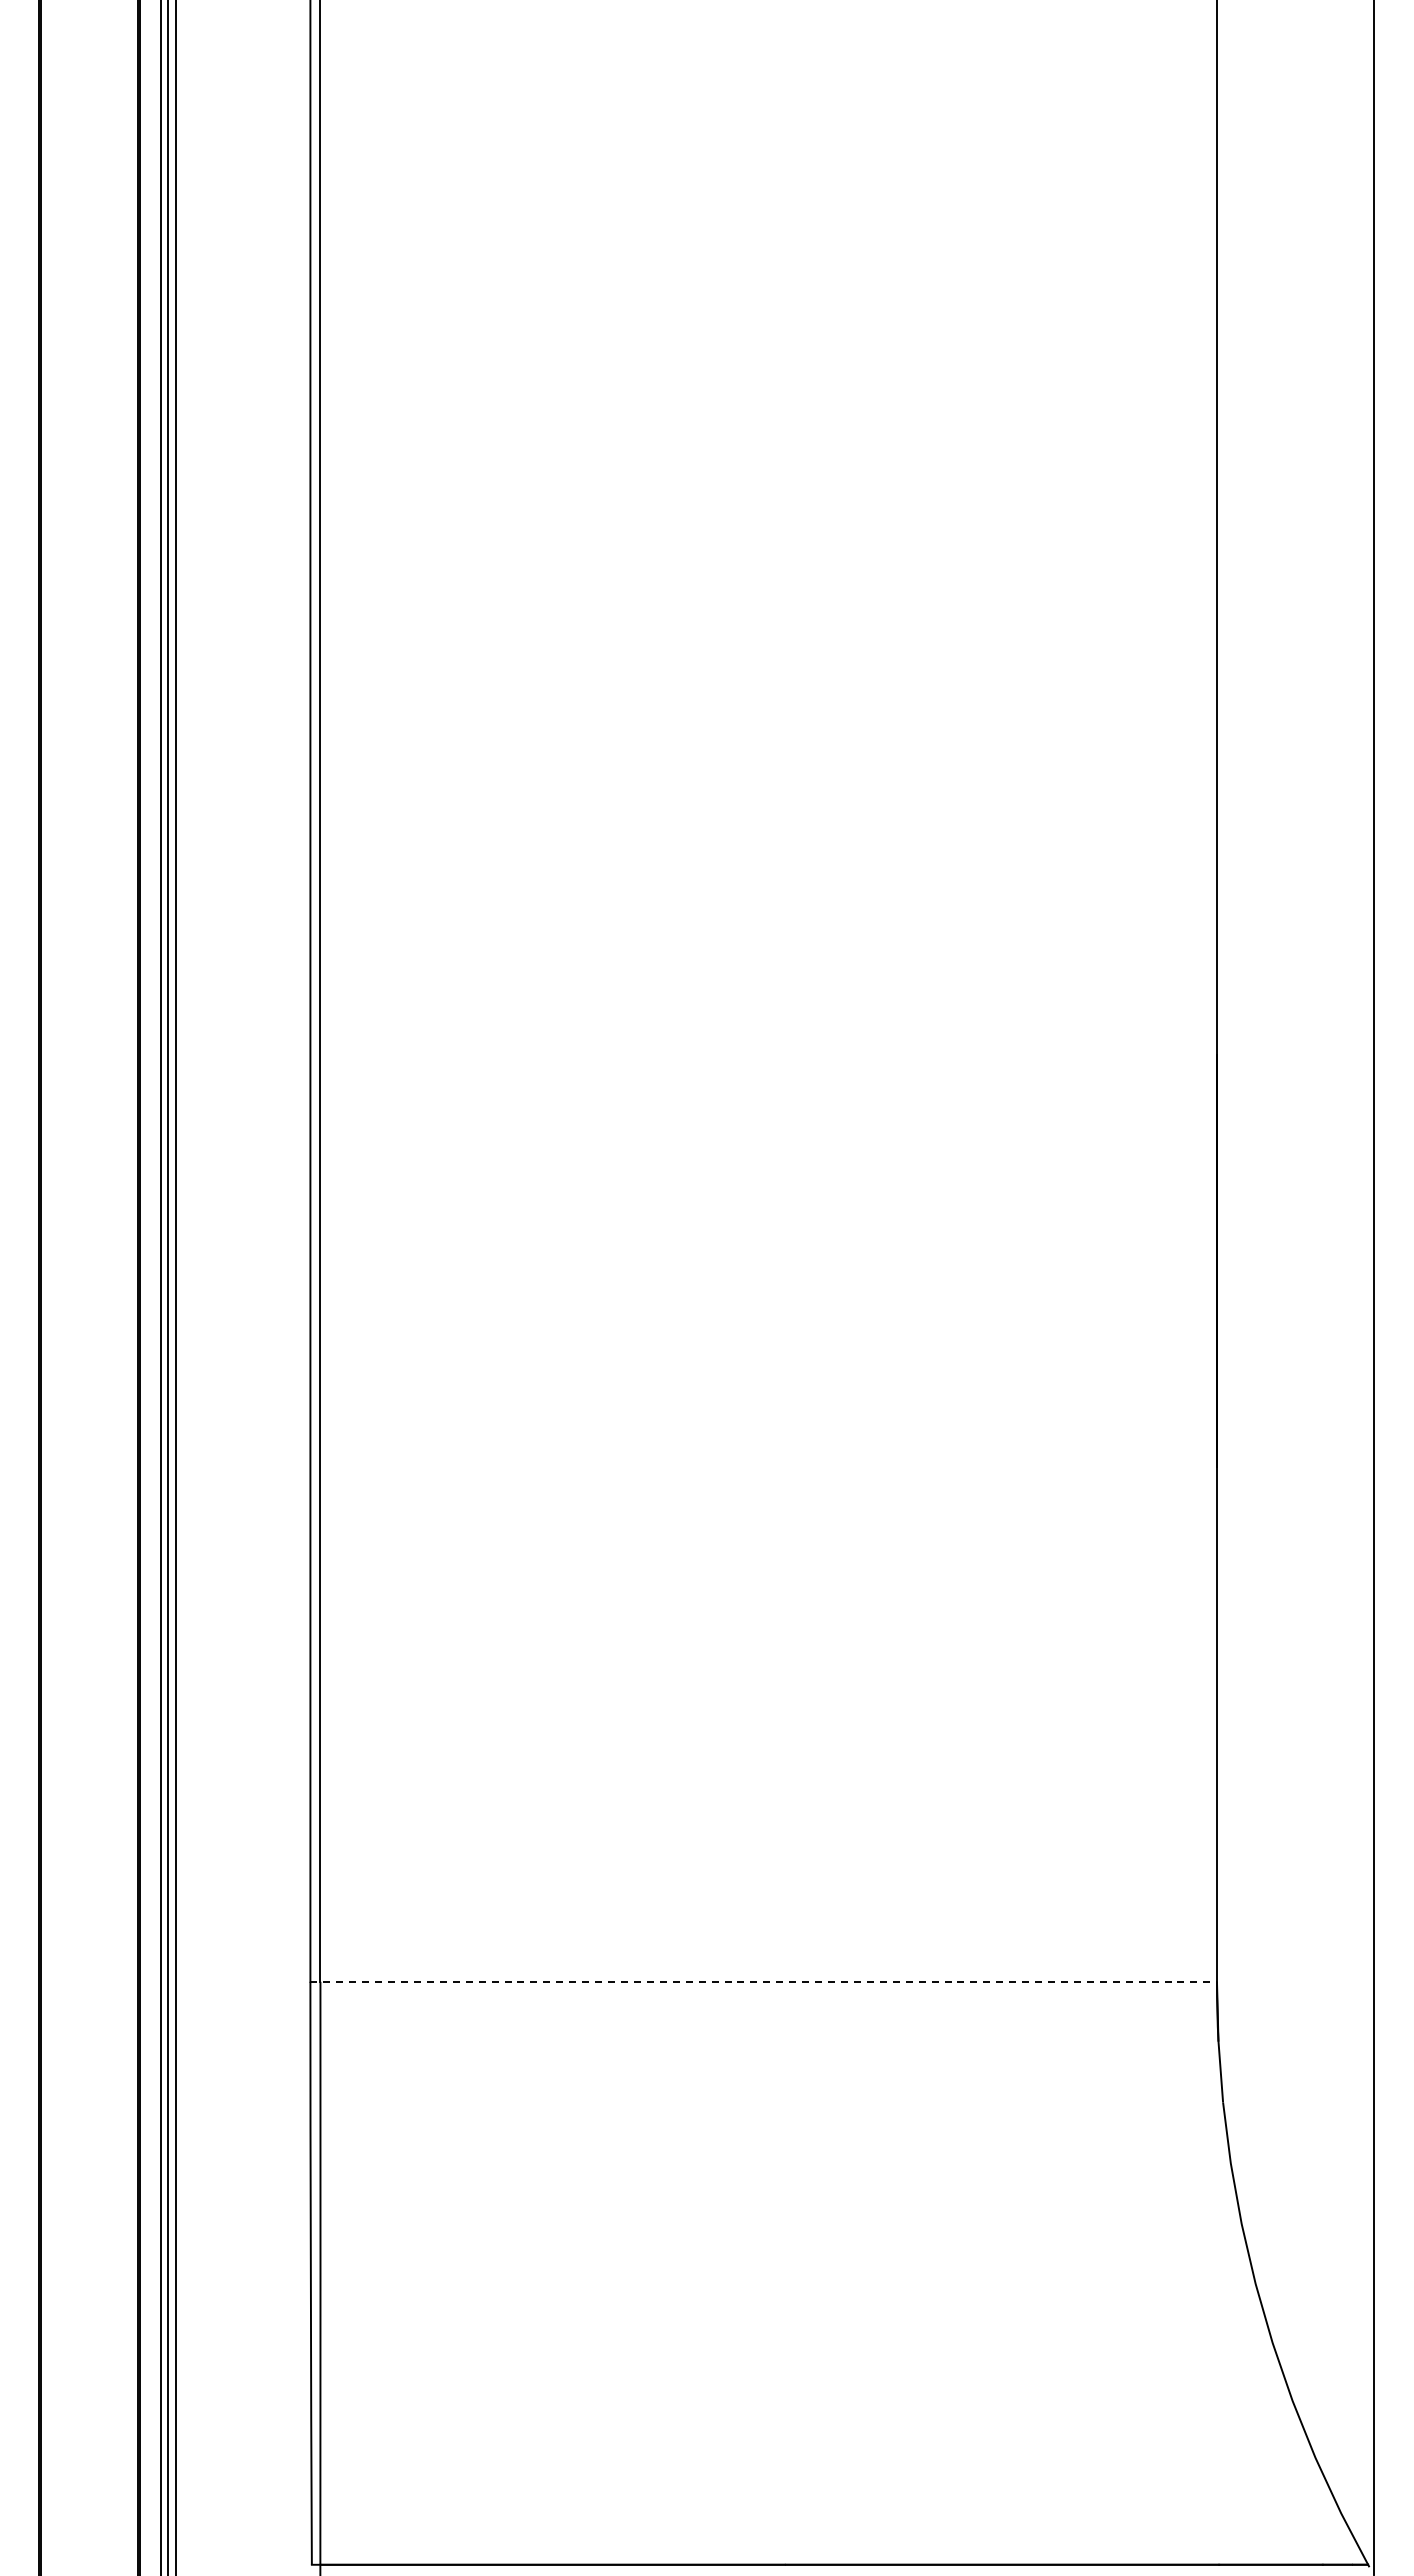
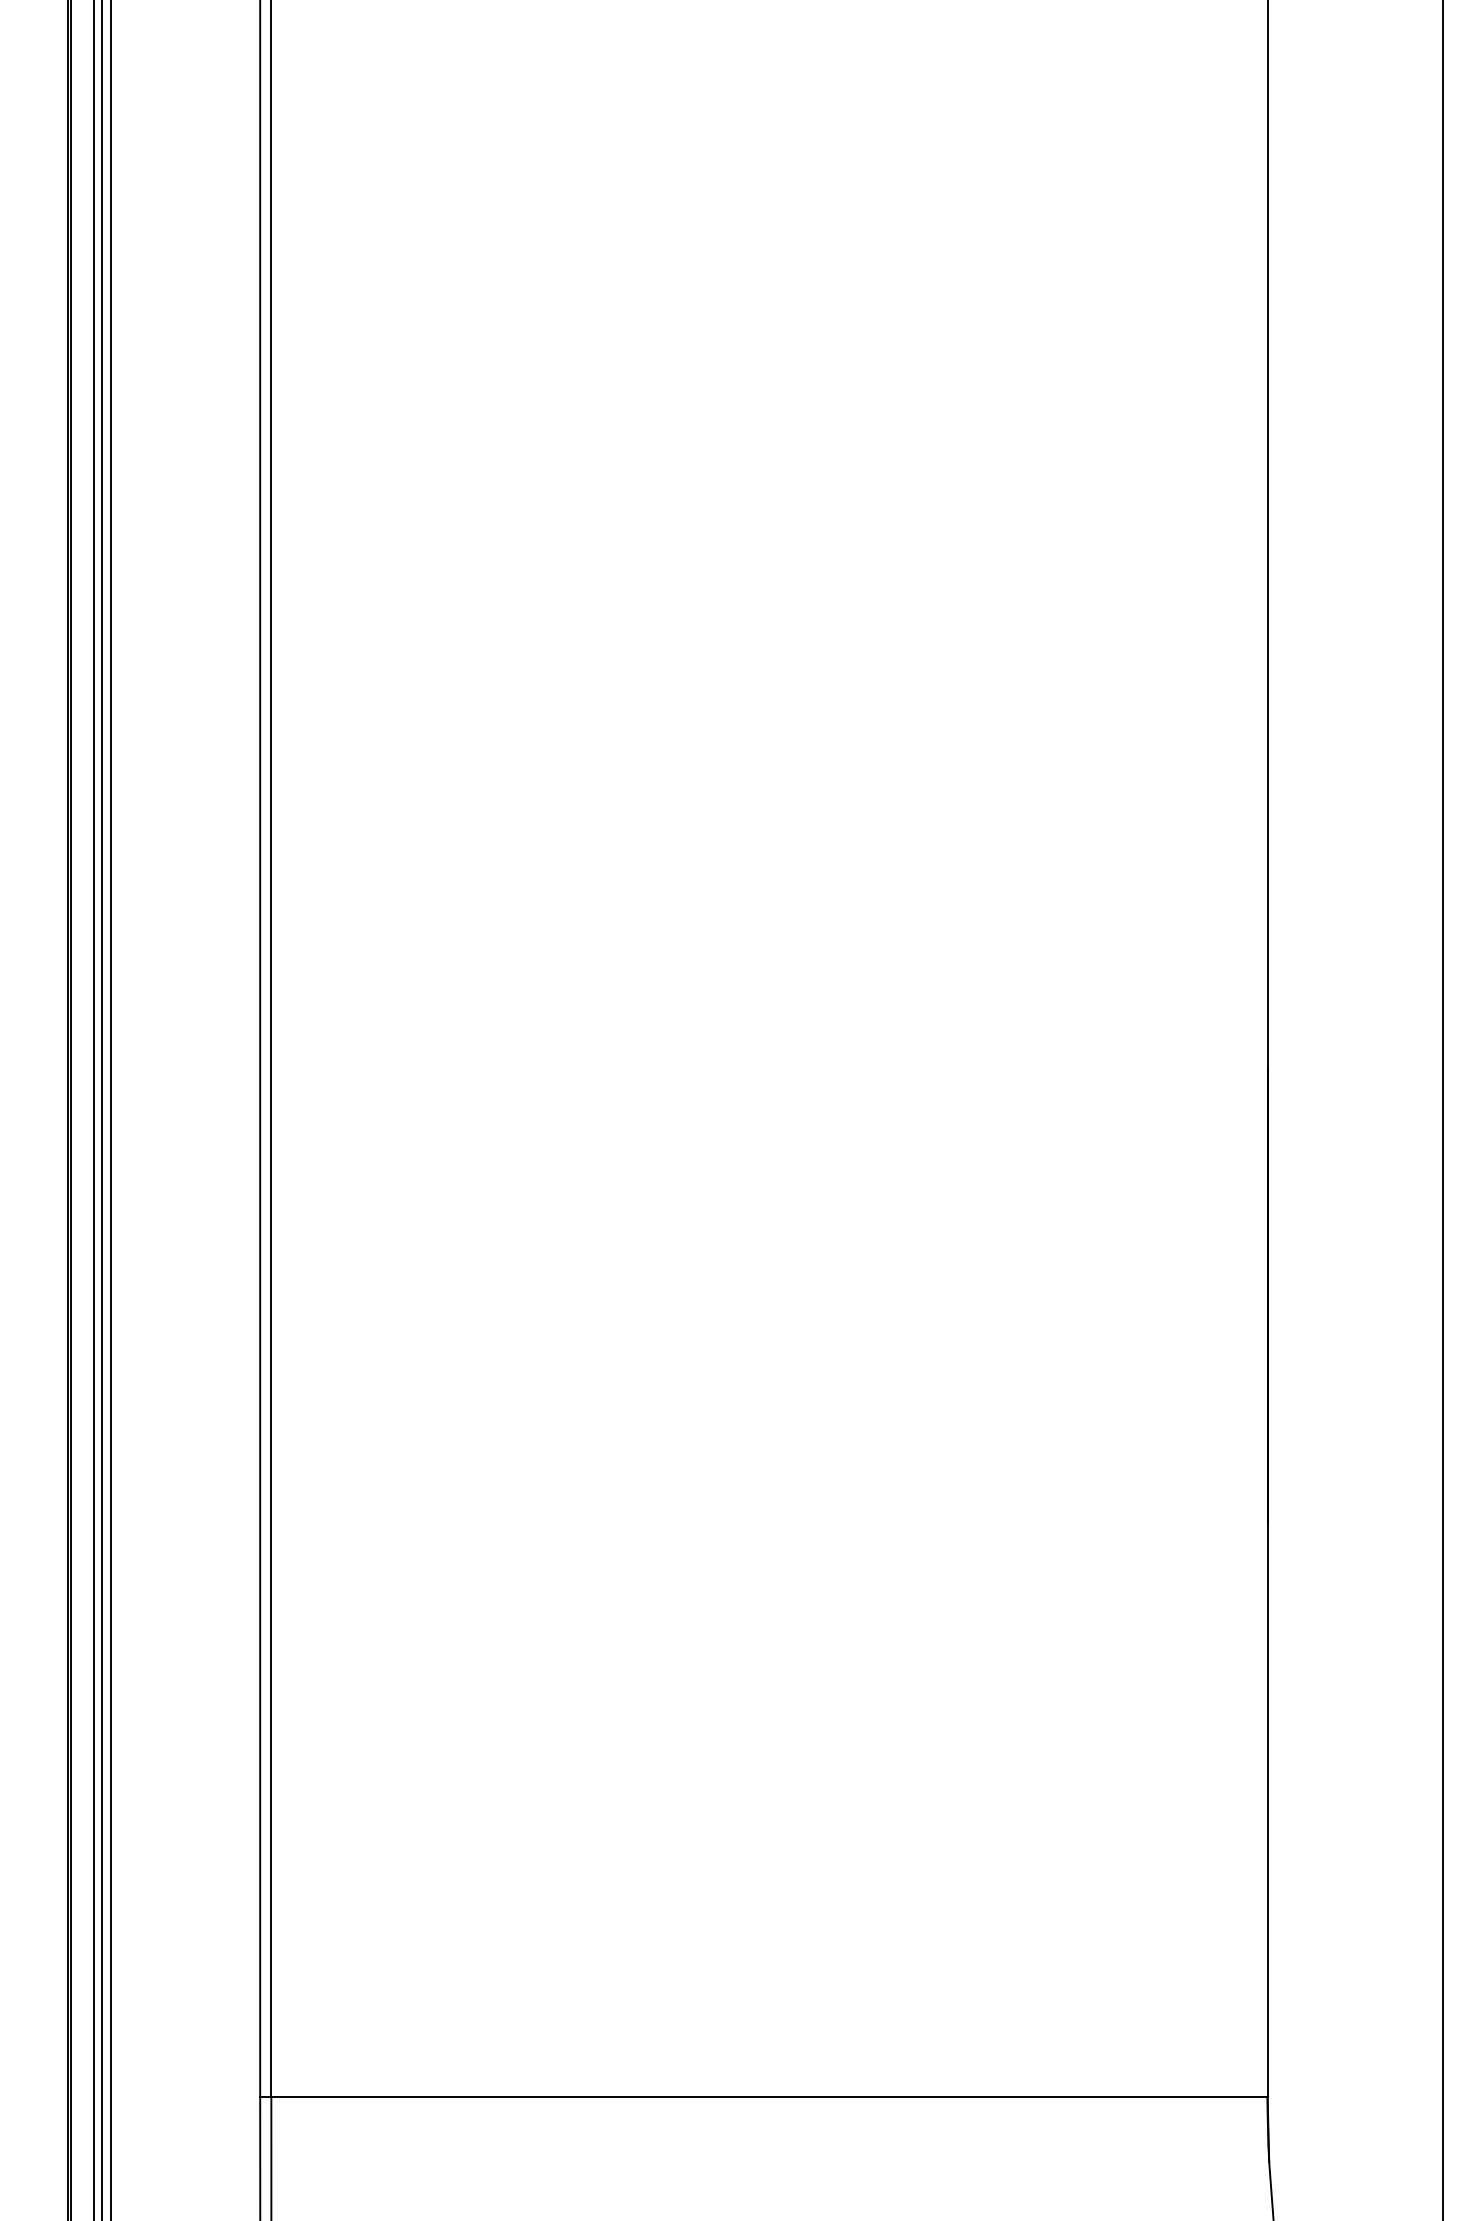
line: (764, 1981) -> (764, 2096), dashed -> solid

